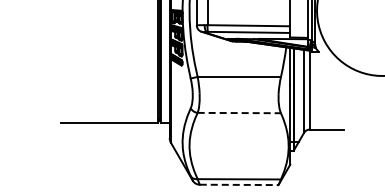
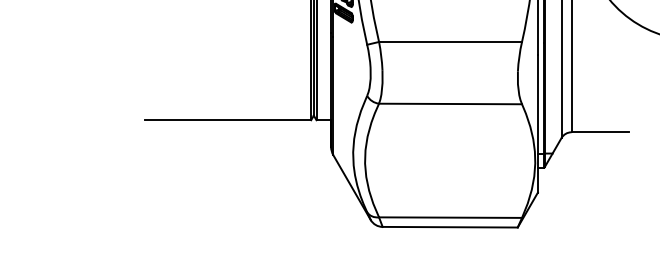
line: (239, 113) -> (450, 104), dashed -> solid
line: (239, 184) -> (450, 226), dashed -> solid

